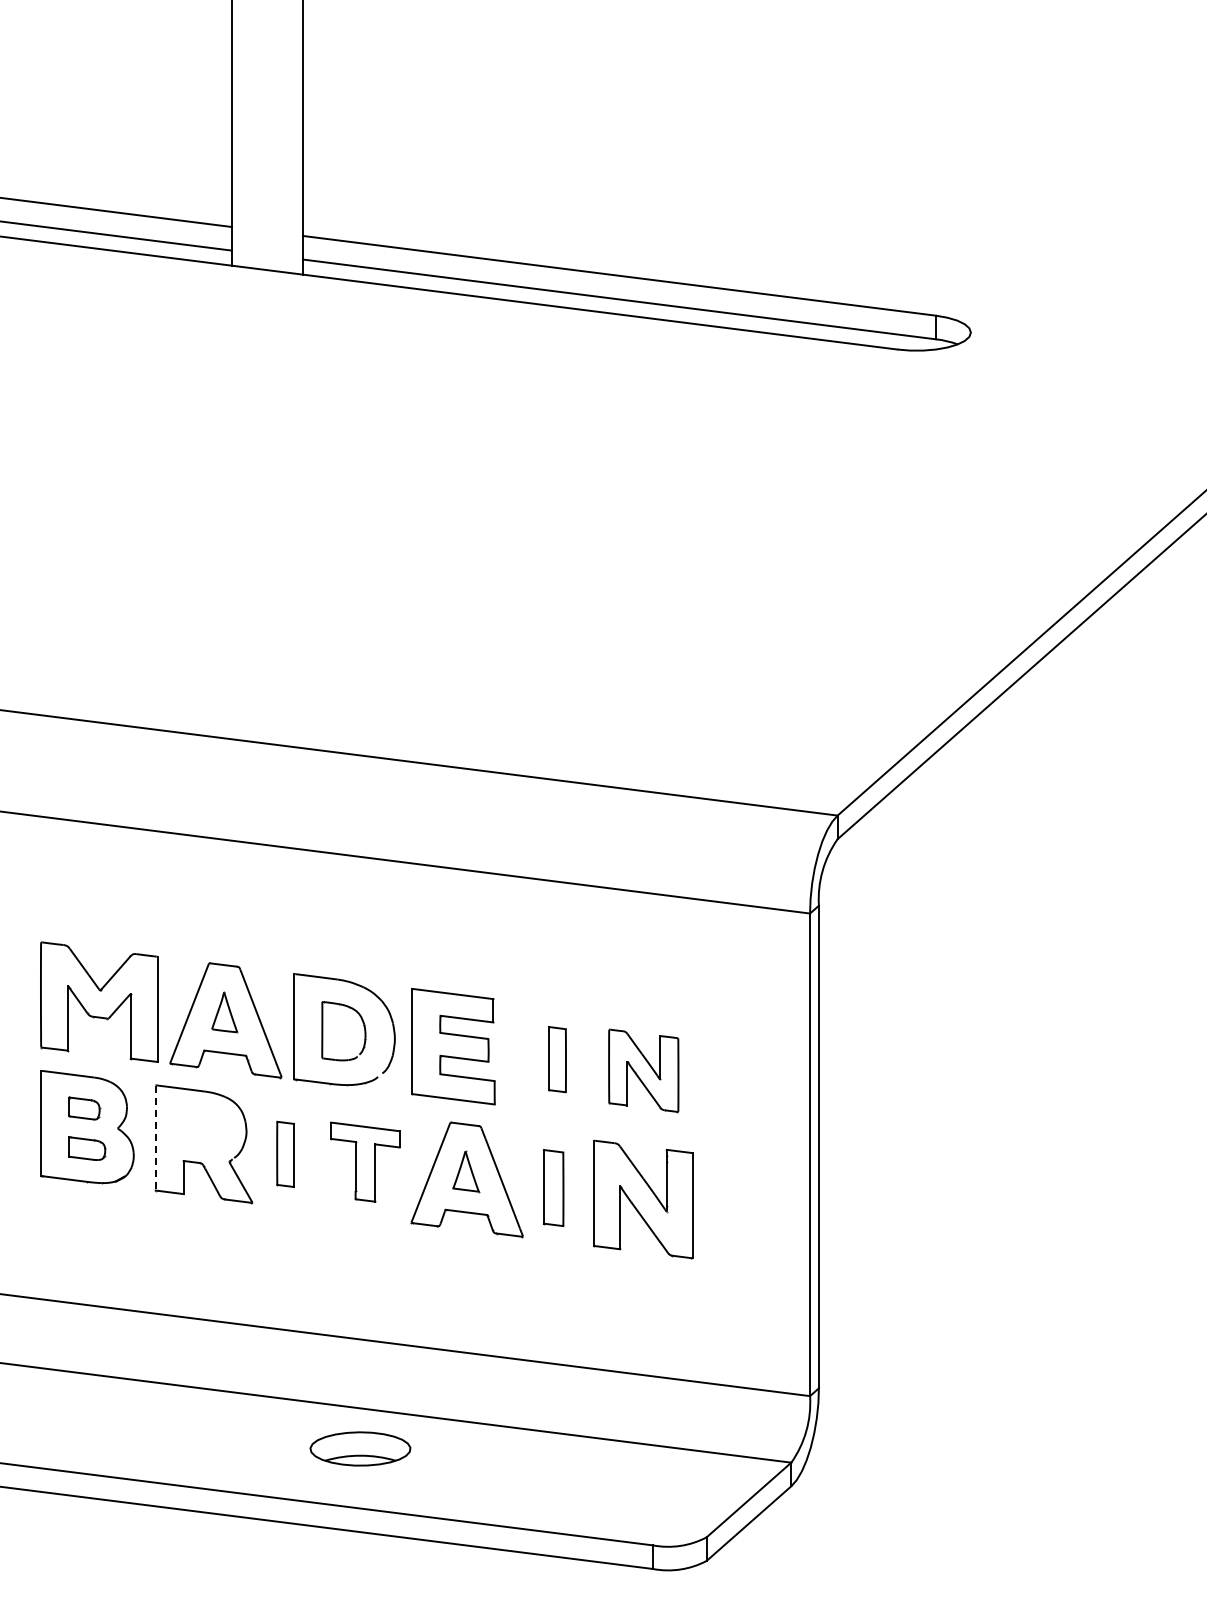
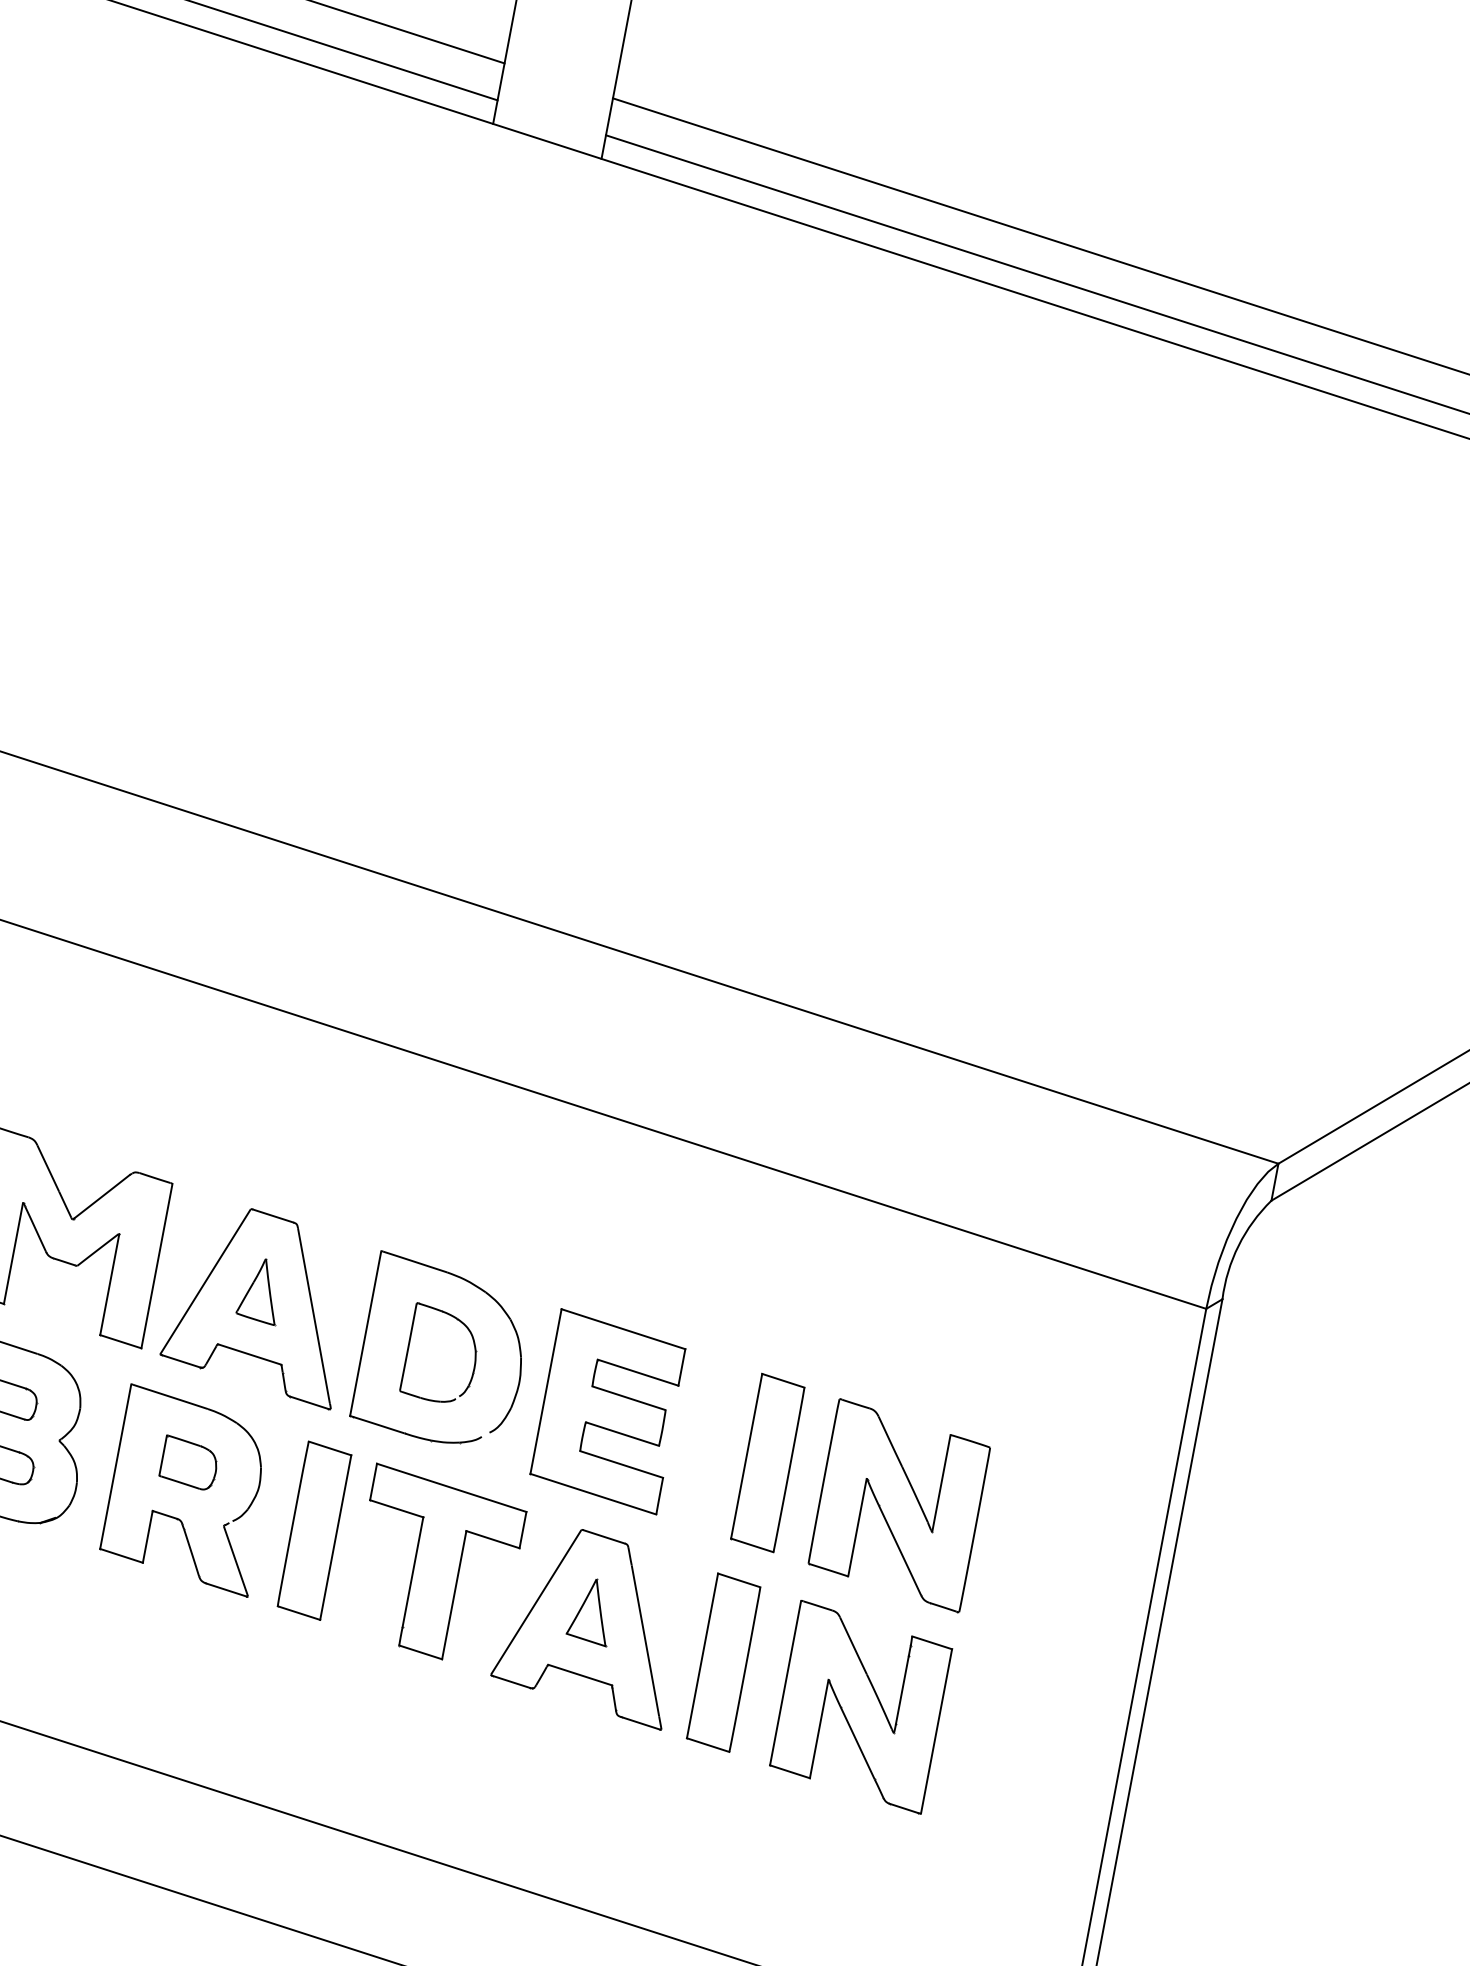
part: (557, 1059) -> (767, 1462), size x1.67
part: (643, 1070) -> (899, 1505), size x1.43
part: (201, 1126) -> (190, 1462), added
line: (155, 1138) -> (115, 1467), dashed -> solid
part: (285, 1154) -> (313, 1530), size x1.67
part: (365, 1161) -> (437, 1565), size x1.43
part: (553, 1187) -> (723, 1661), size x1.43

